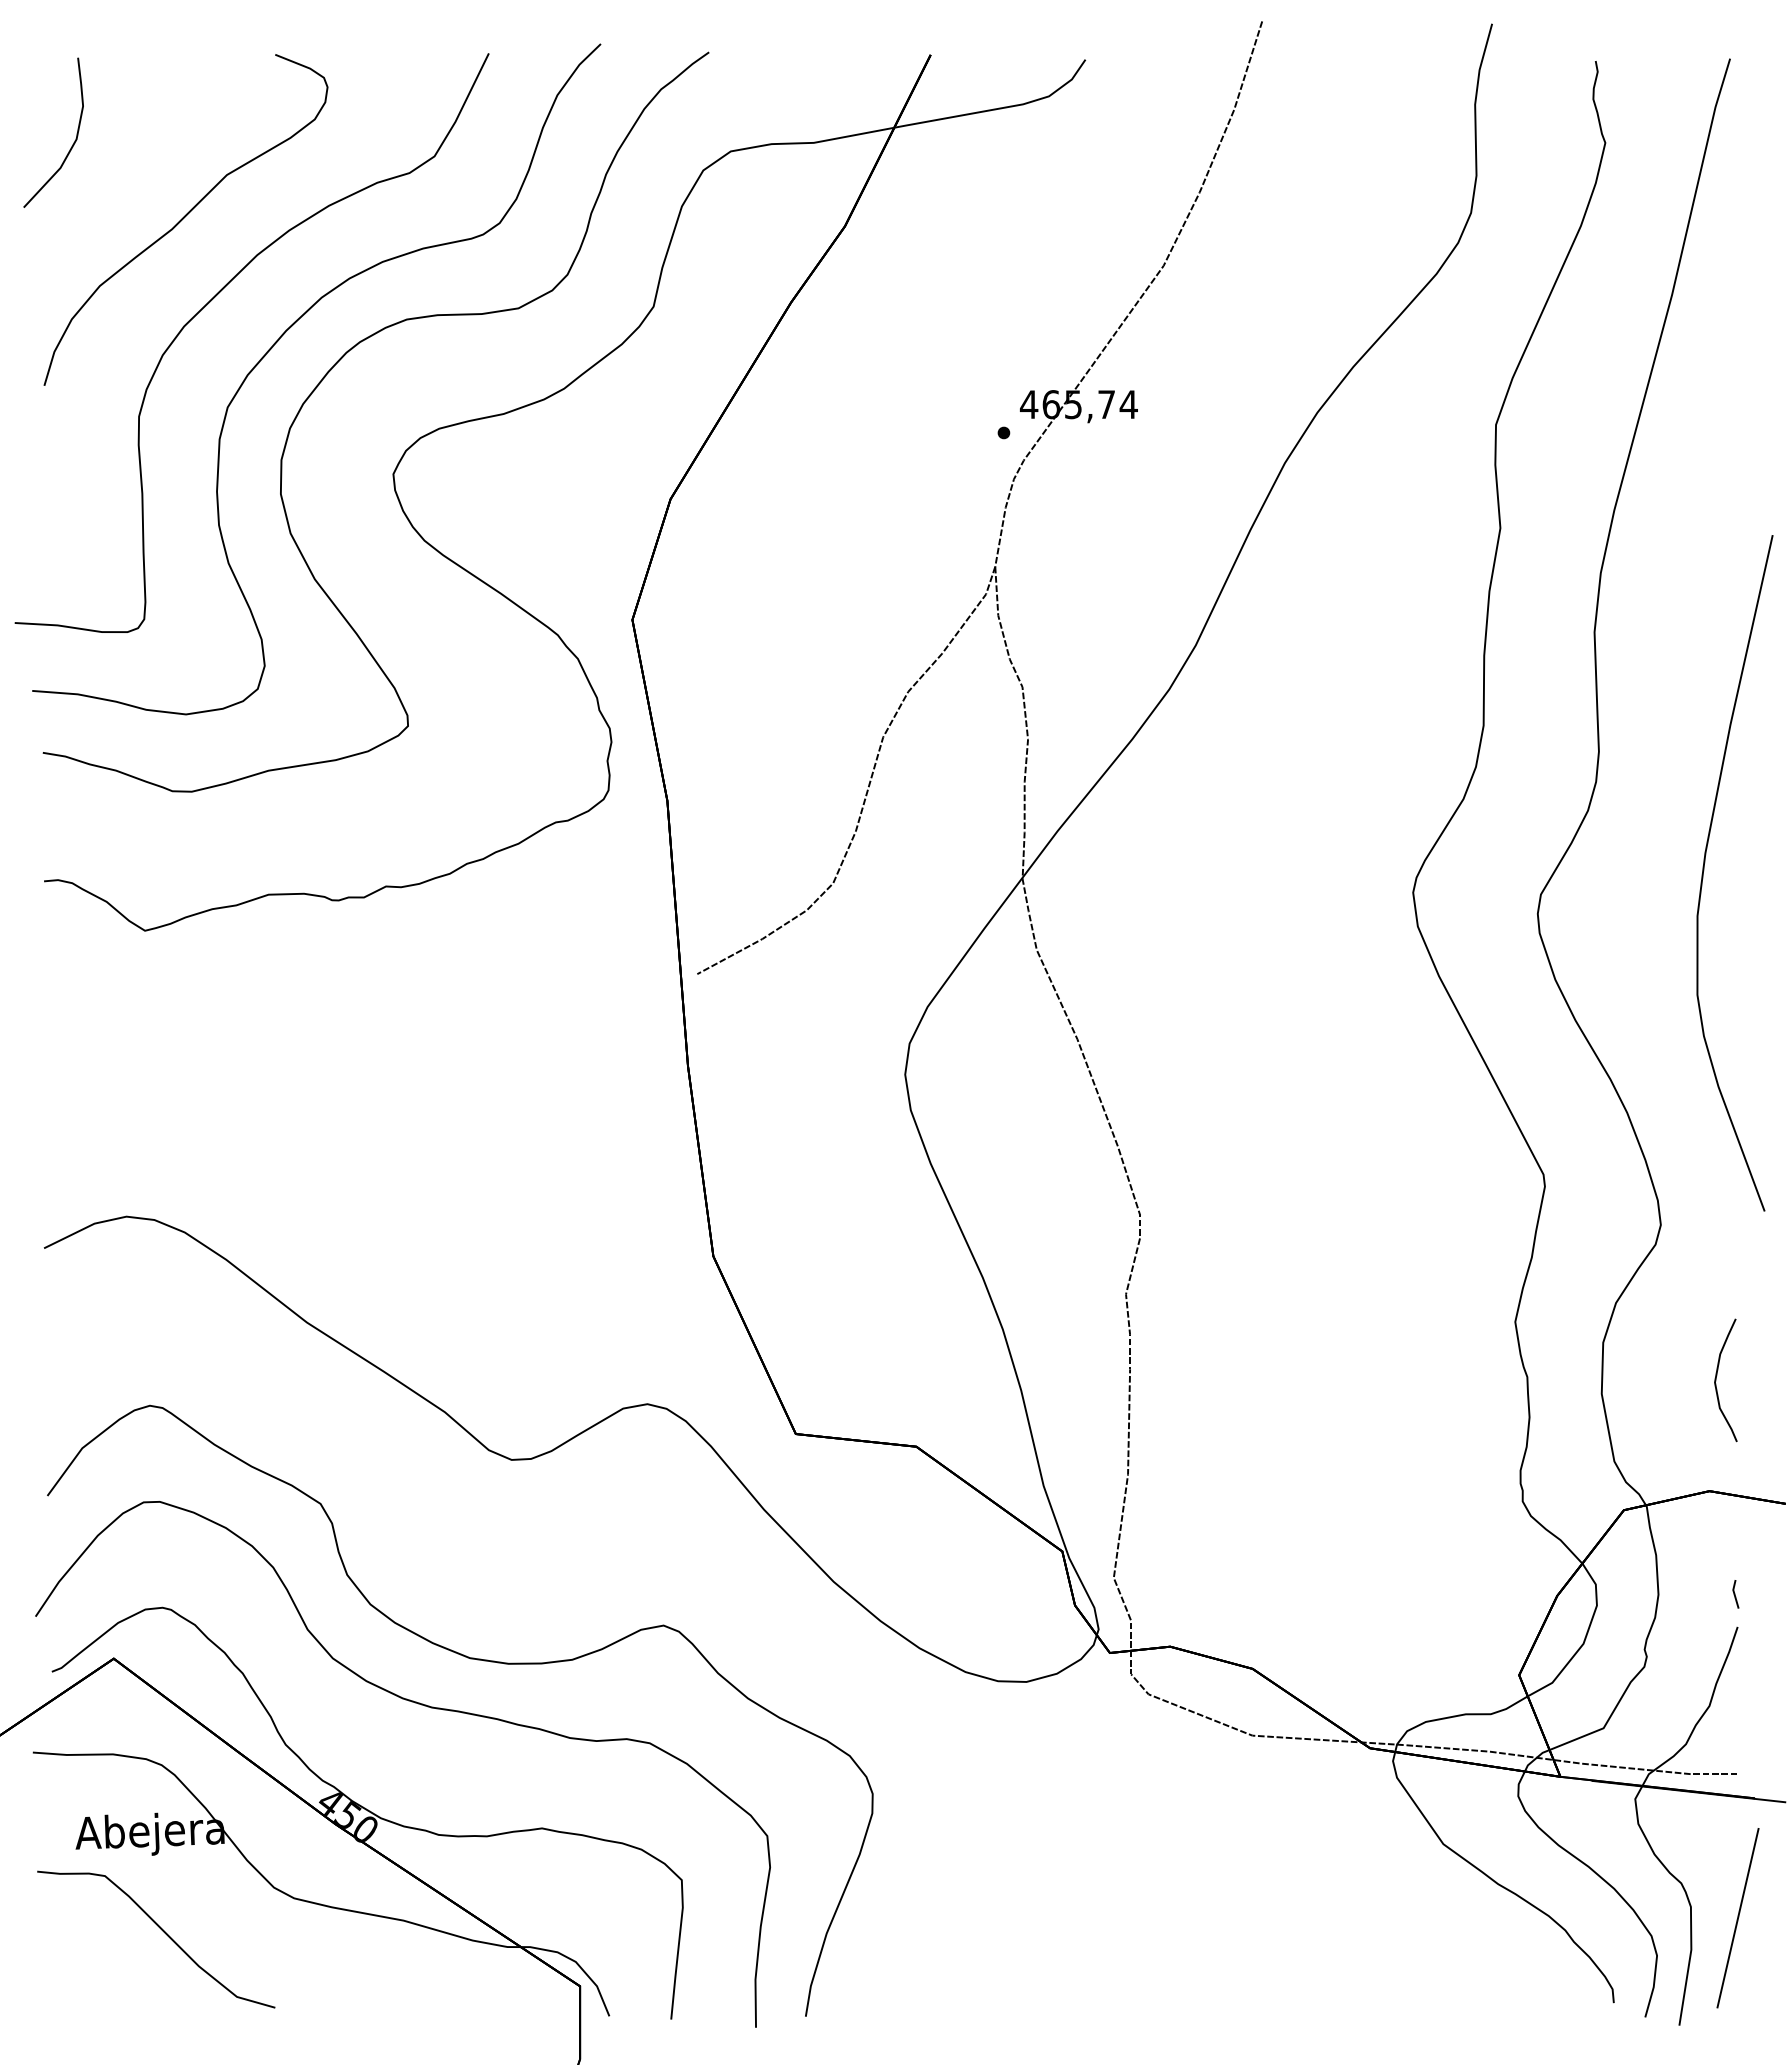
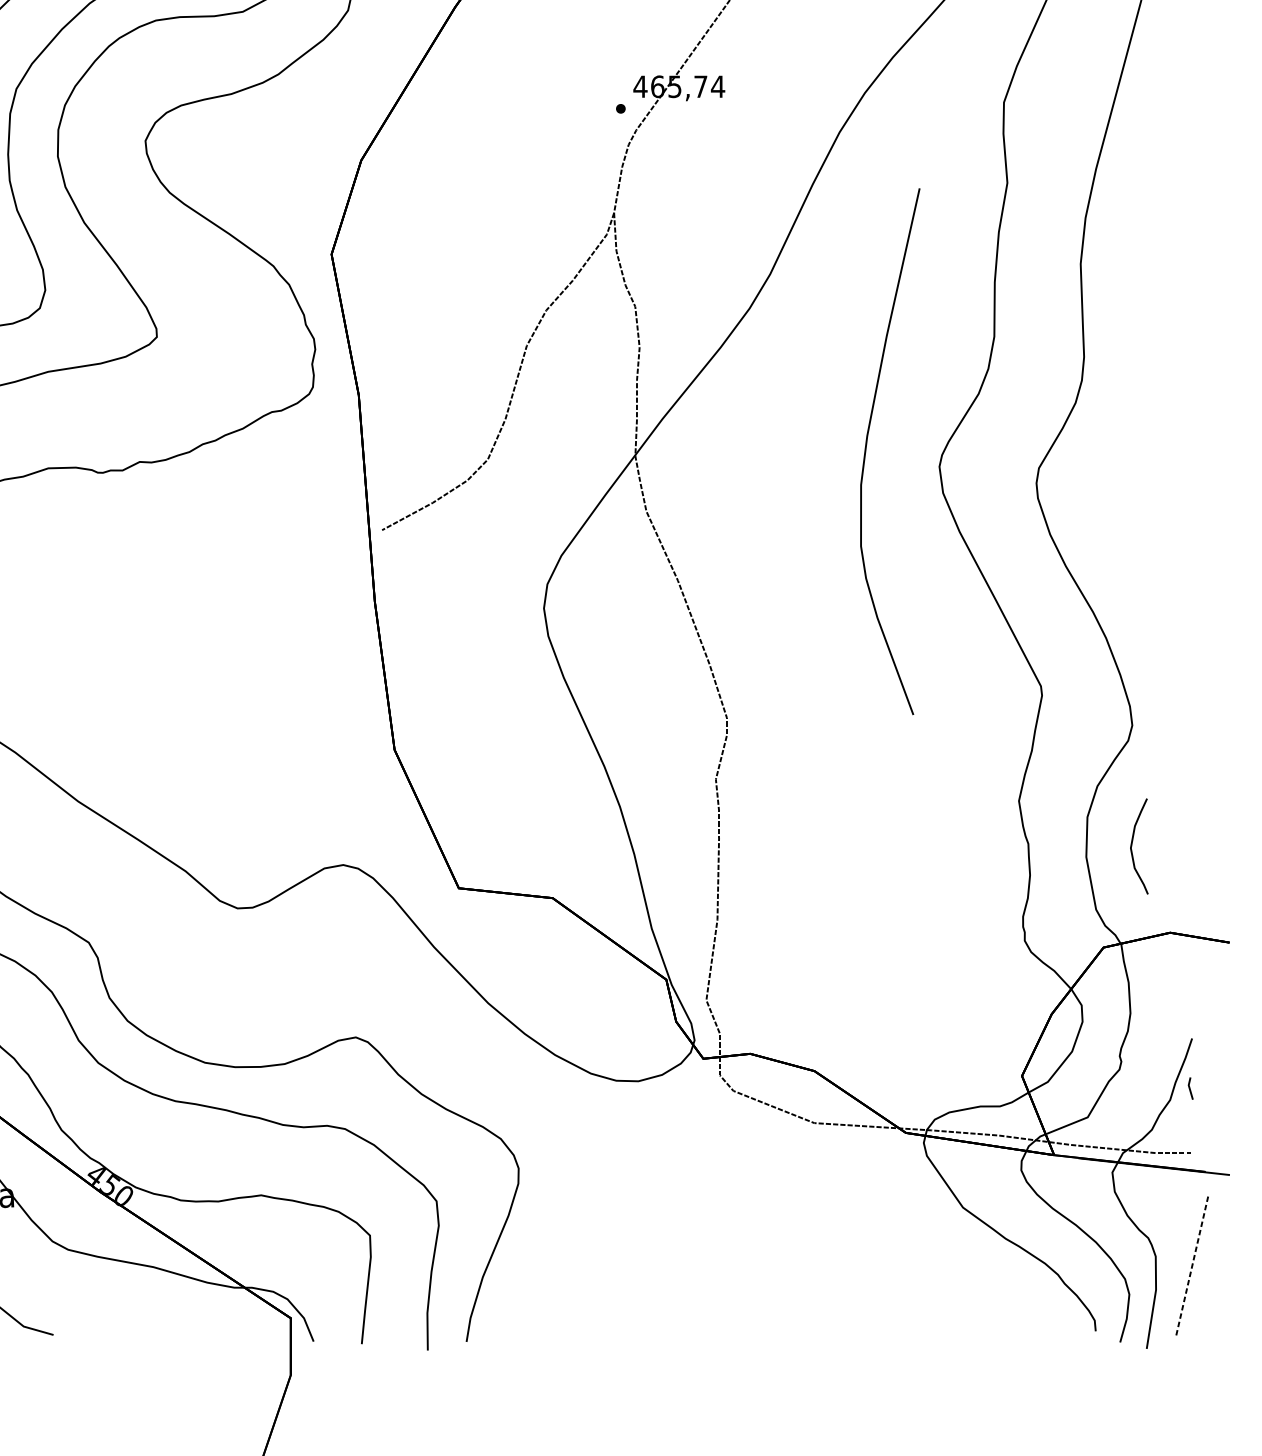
curve: (1704, 870) -> (866, 449), moved
curve: (1716, 1380) -> (1132, 846), moved
line: (1735, 1594) -> (1190, 1088), moved
line: (1738, 1918) -> (1192, 1265), solid -> dashed

